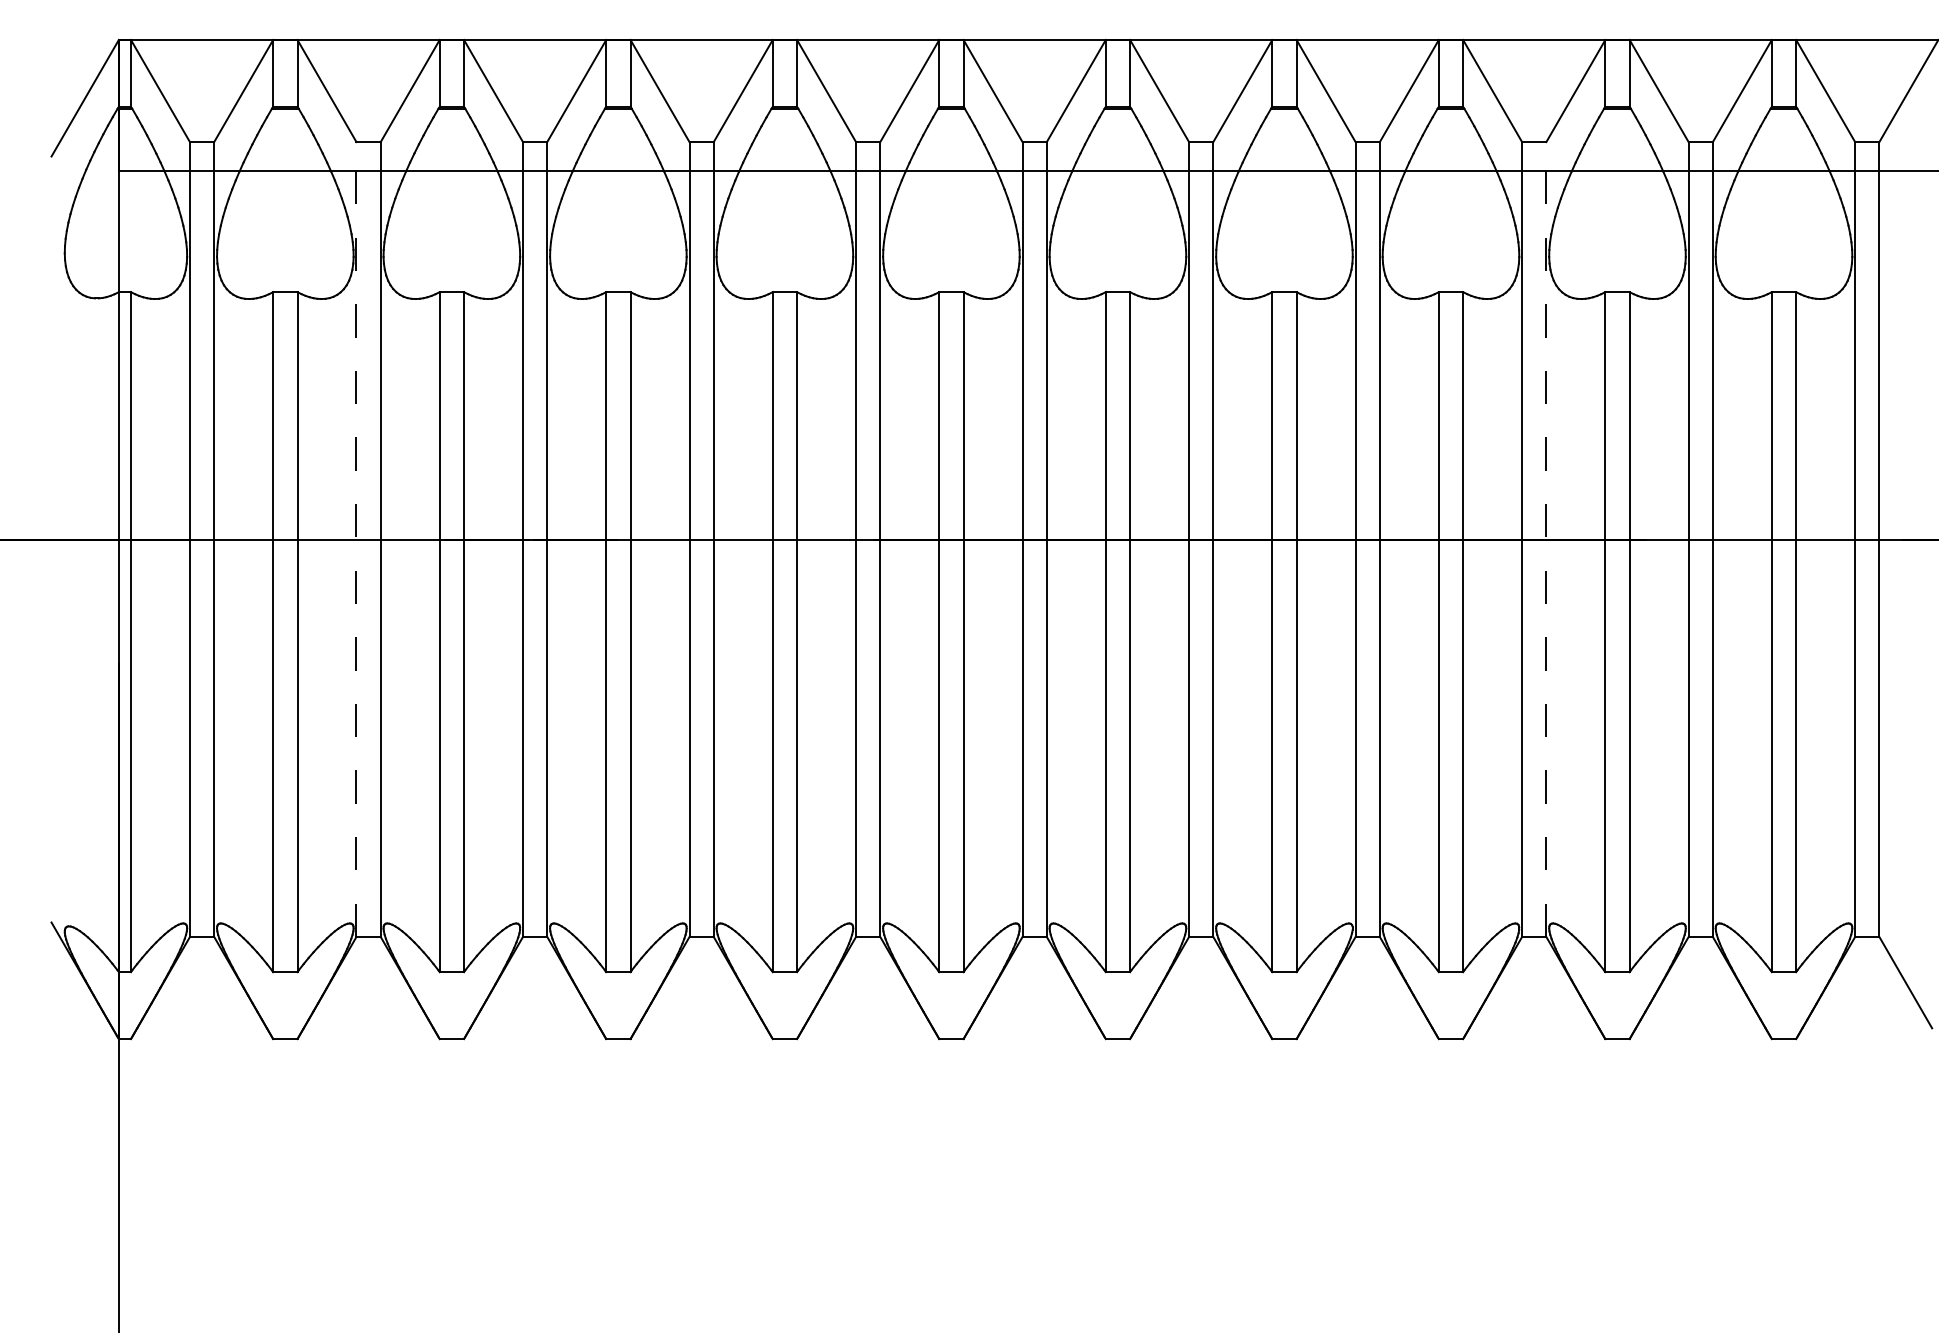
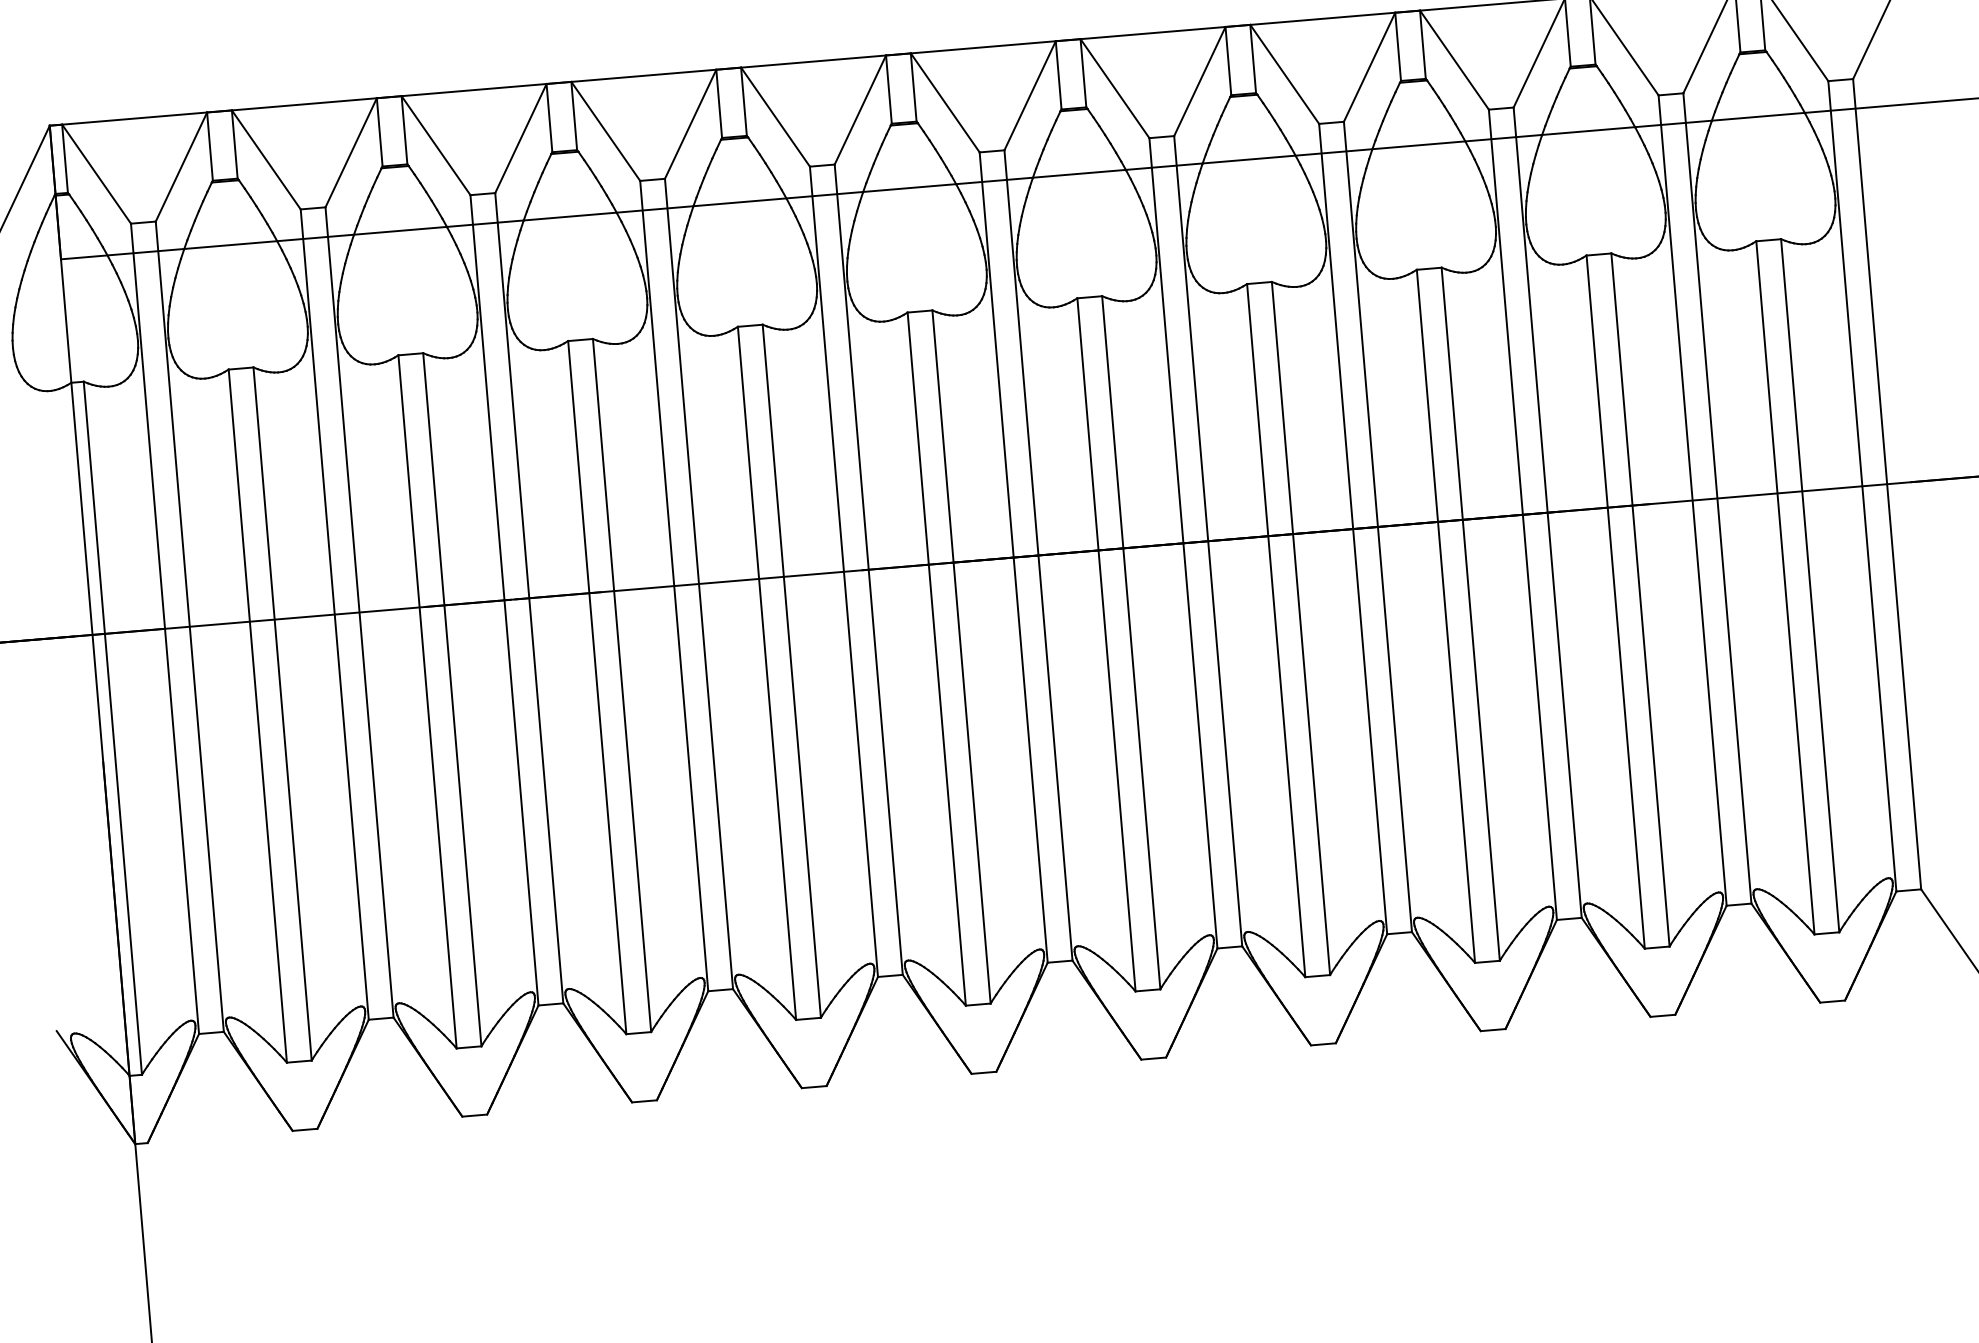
line: (356, 539) -> (334, 614), dashed -> solid
line: (1546, 539) -> (1547, 512), dashed -> solid

